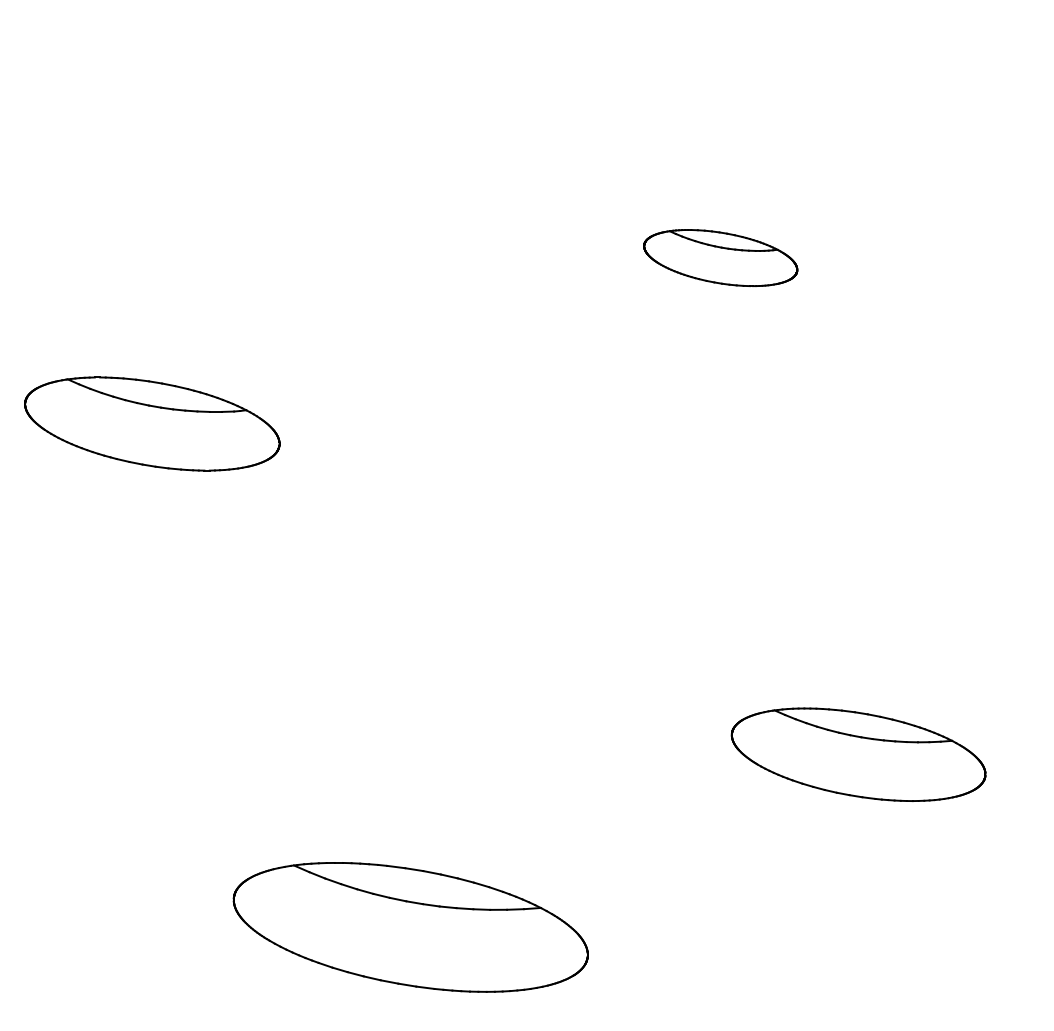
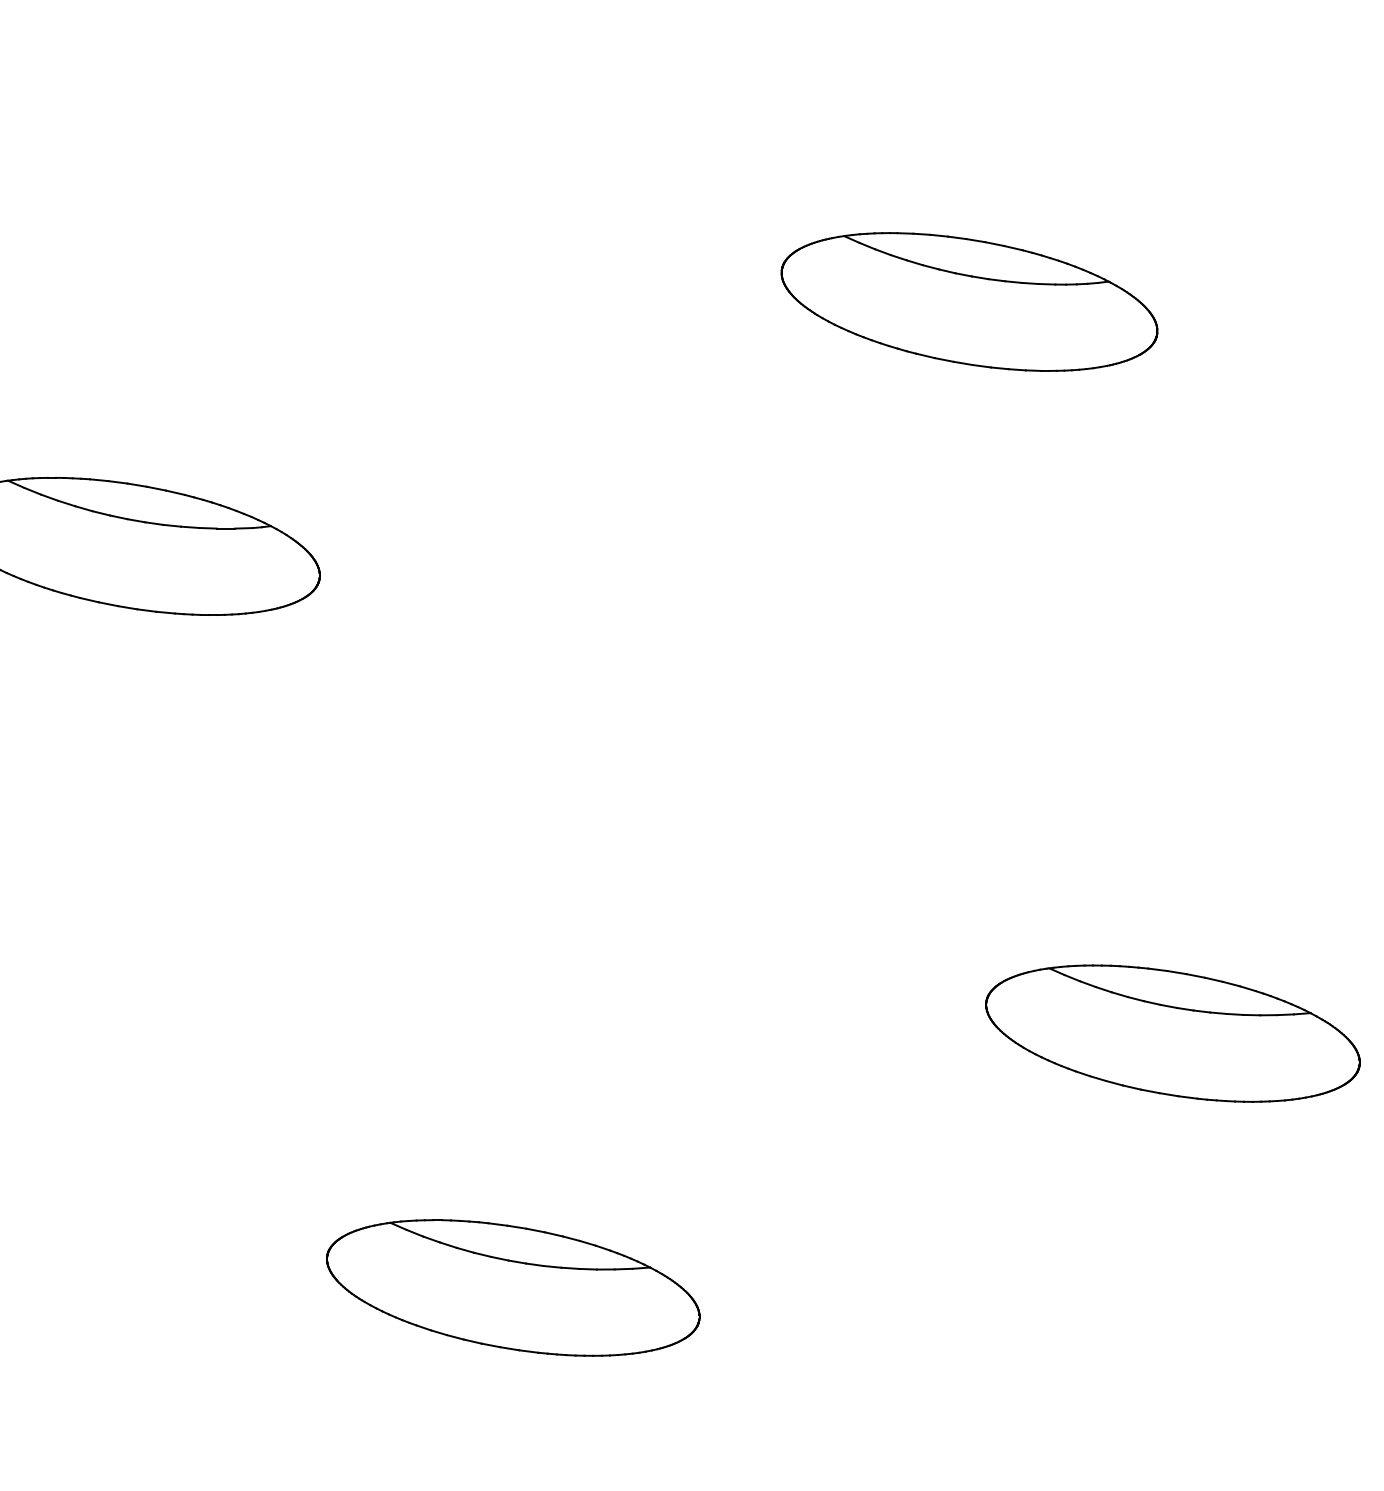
part: (720, 257) -> (969, 301), size x1.67
part: (410, 927) -> (512, 1288), size x0.71

